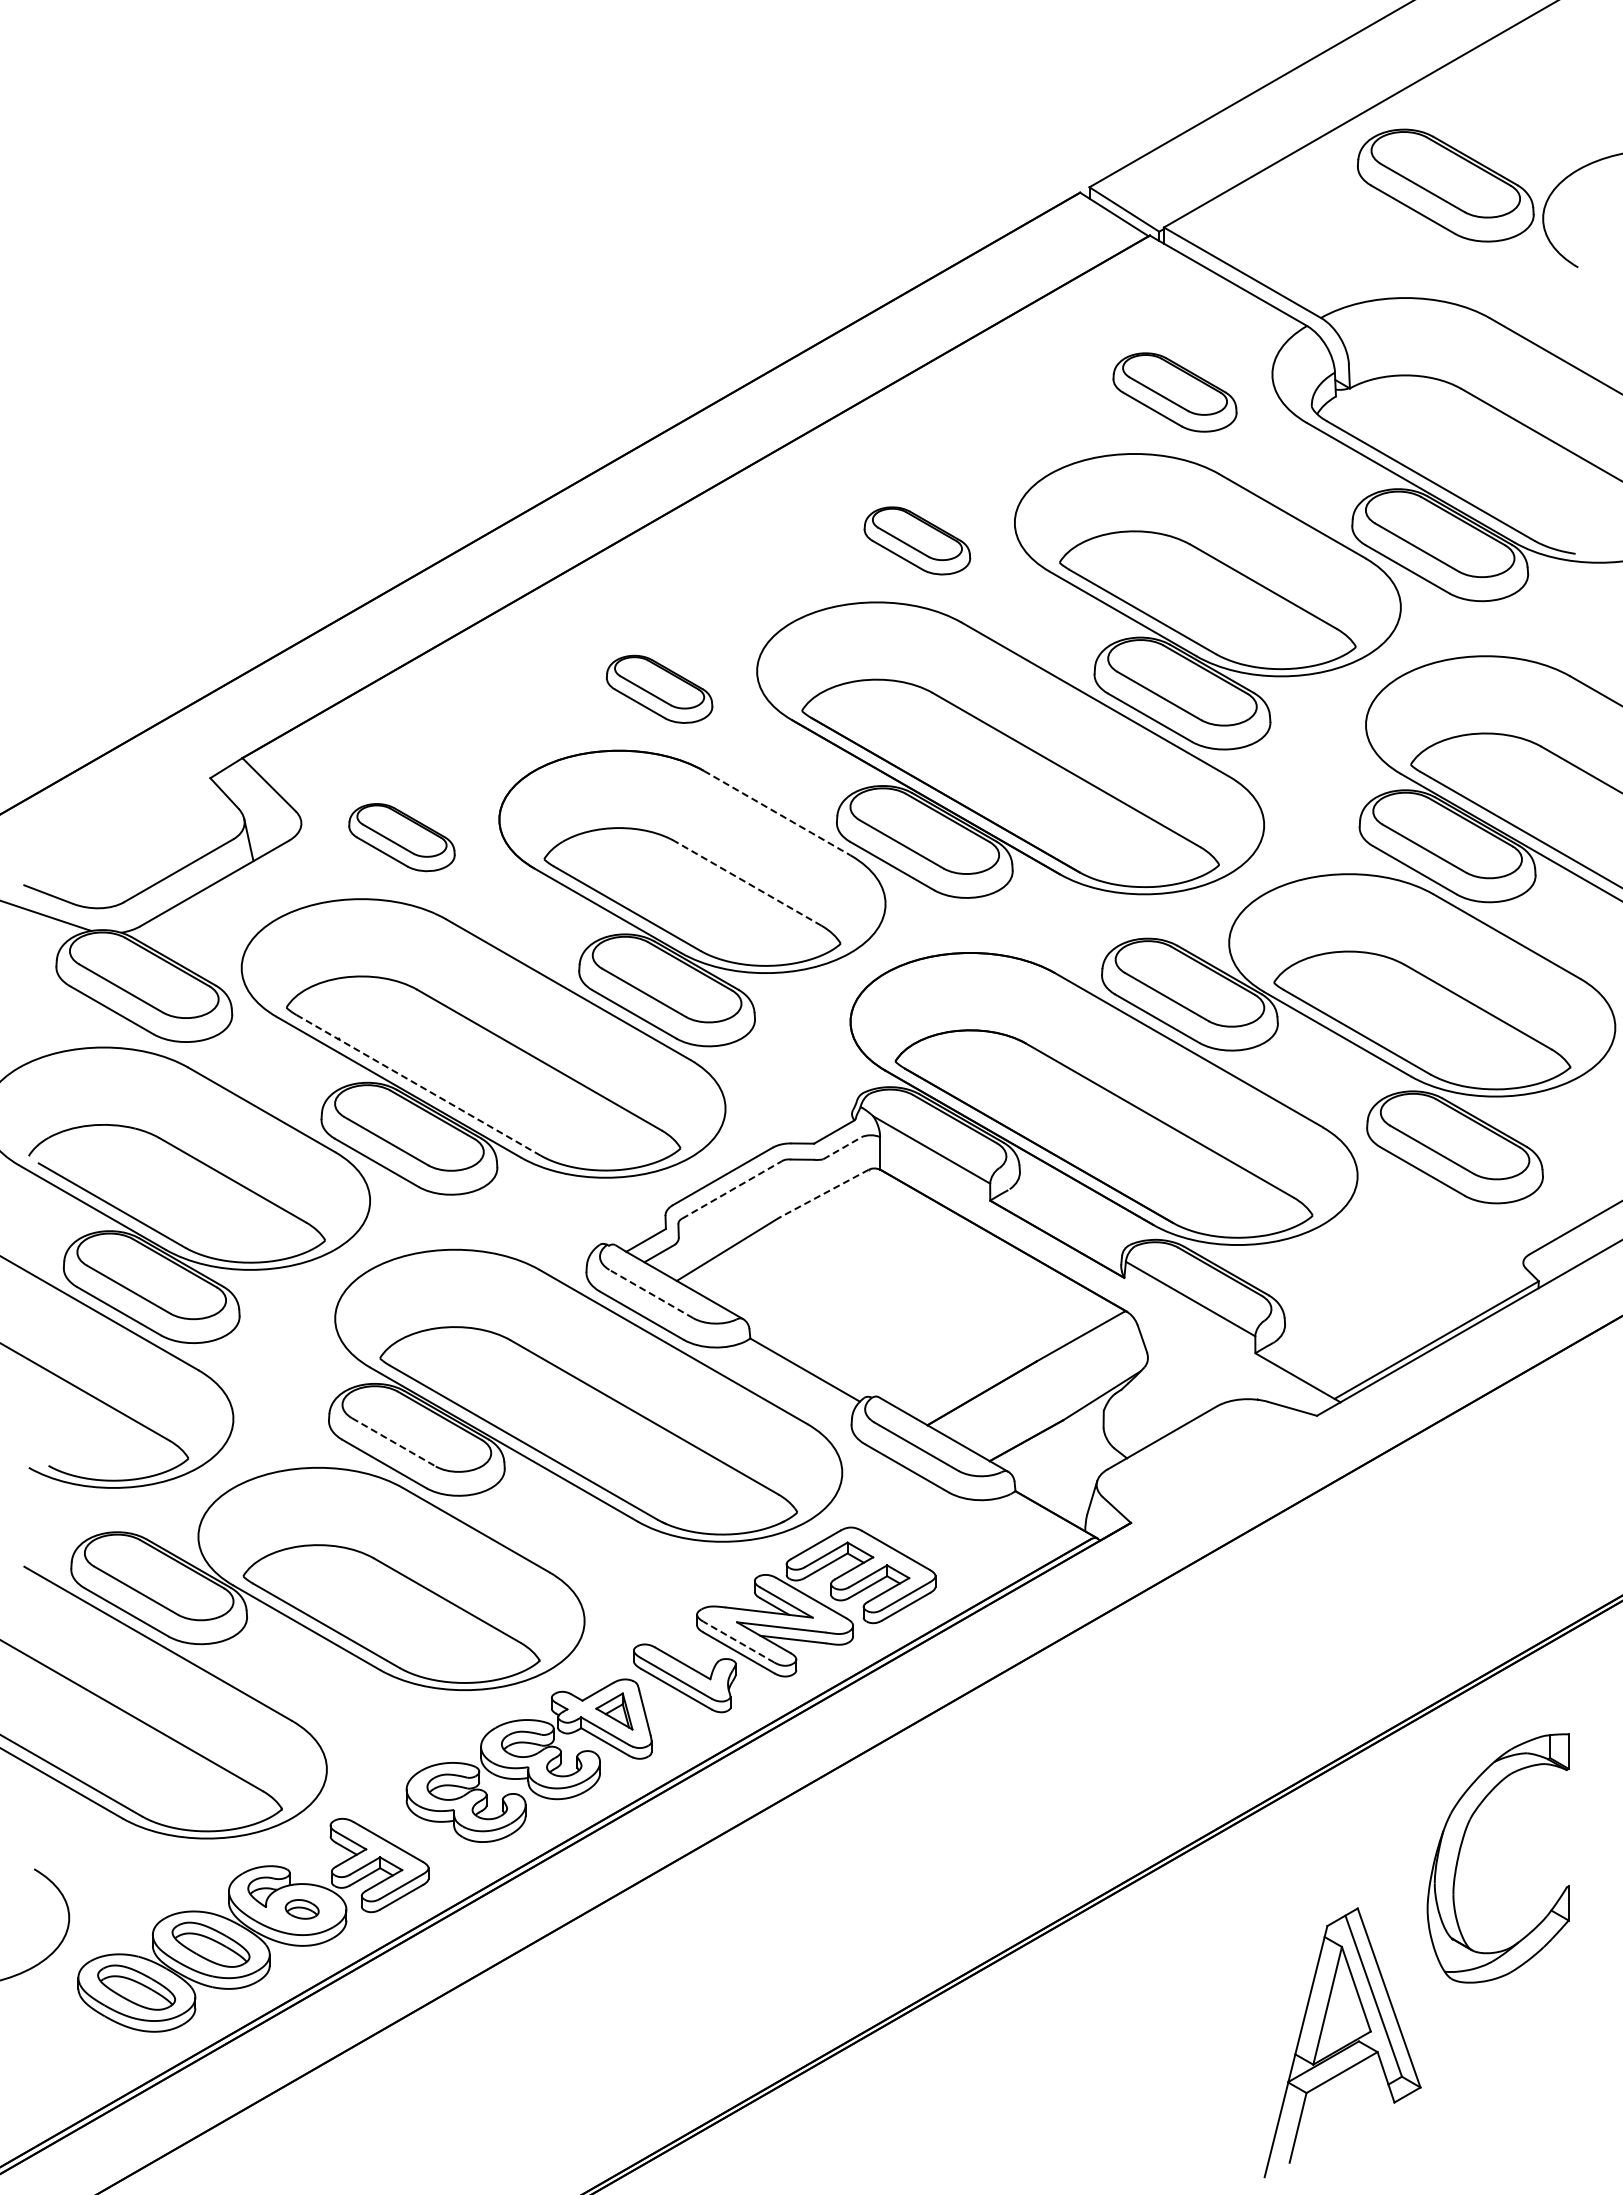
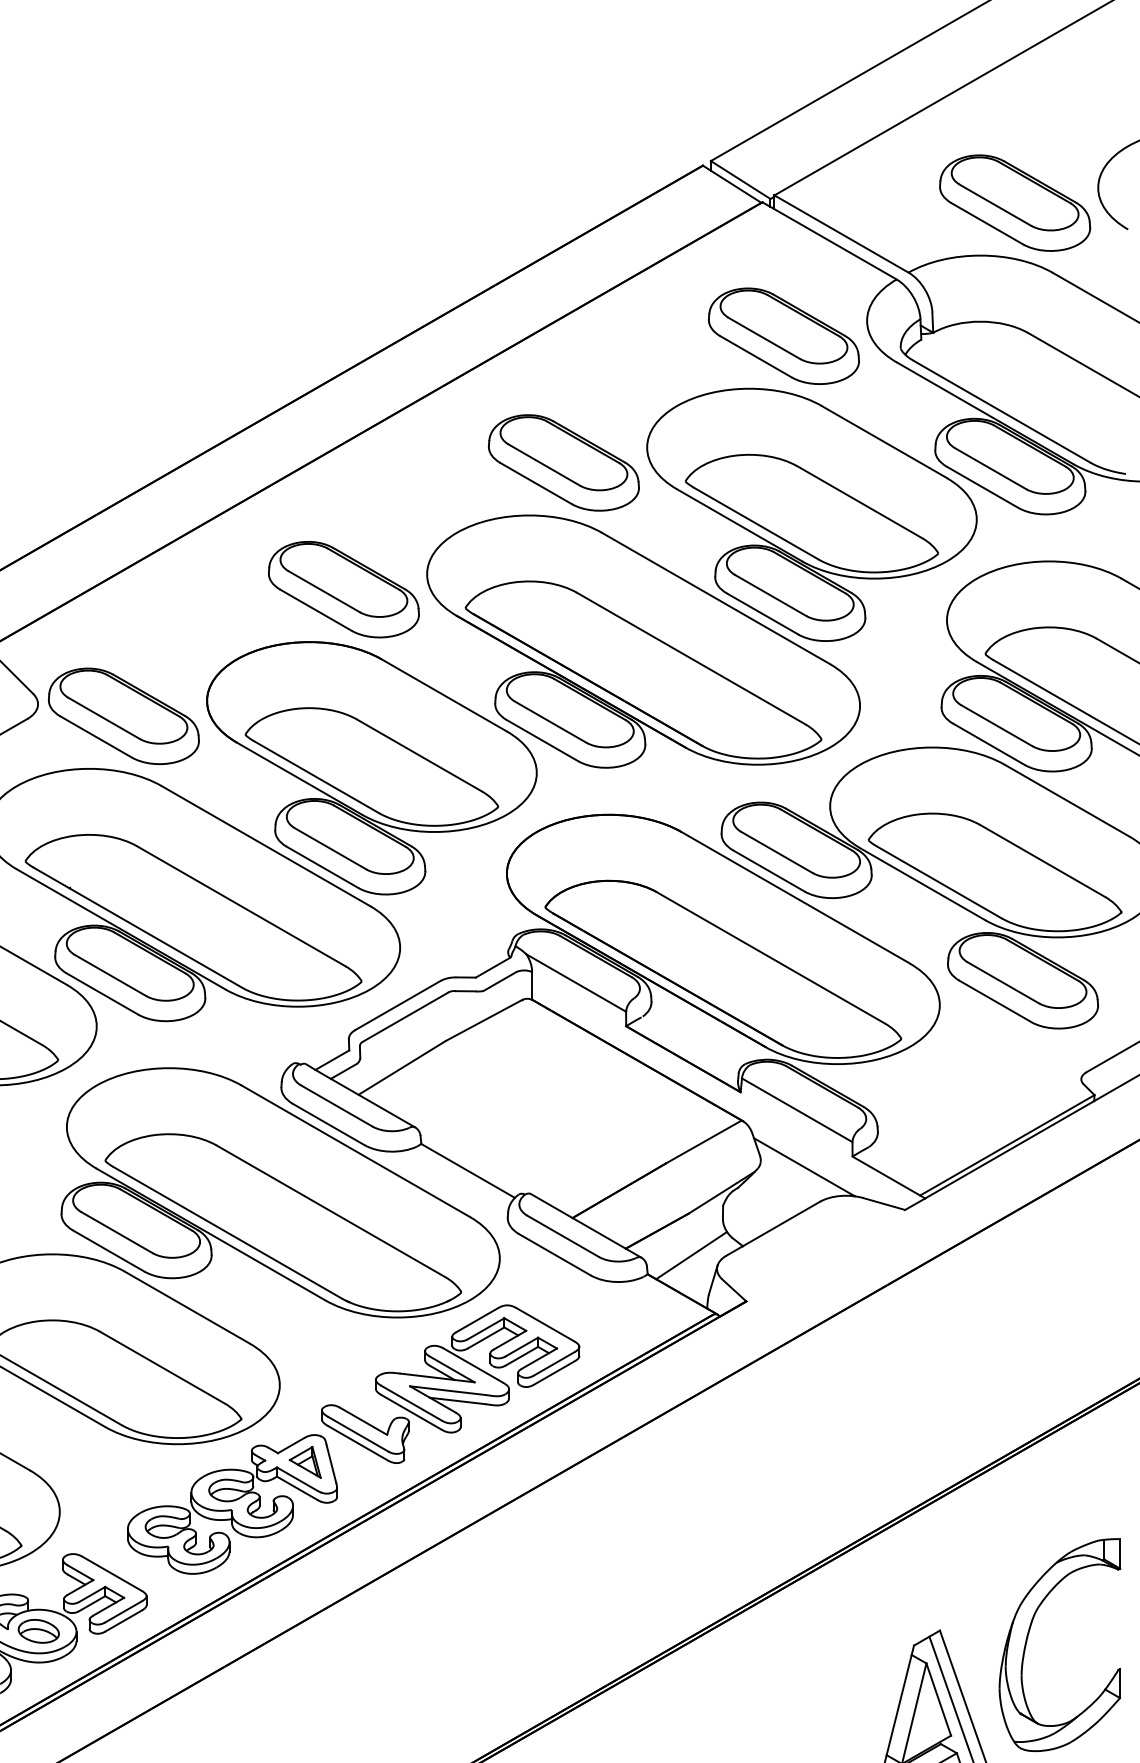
part: (1445, 185) -> (1014, 203), moved
part: (1174, 392) -> (783, 336), size x1.43
part: (917, 540) -> (564, 462), size x1.67
part: (659, 689) -> (343, 589), size x1.67
line: (777, 813) -> (444, 695), dashed -> solid
part: (401, 837) -> (123, 716), size x1.67
line: (748, 883) -> (419, 755), dashed -> solid
line: (418, 1085) -> (138, 927), dashed -> solid
line: (842, 1147) -> (500, 980), dashed -> solid
line: (732, 1189) -> (406, 1016), dashed -> solid
line: (823, 1193) -> (483, 1020), dashed -> solid
line: (650, 1293) -> (336, 1105), dashed -> solid
line: (1198, 1365) -> (803, 1167), added
line: (394, 1442) -> (117, 1232), dashed -> solid
line: (1066, 1468) -> (691, 1254), added
line: (739, 1642) -> (412, 1403), dashed -> solid
part: (1461, 1848) -> (1028, 1636), moved
part: (301, 1909) -> (38, 1631), size x1.43

